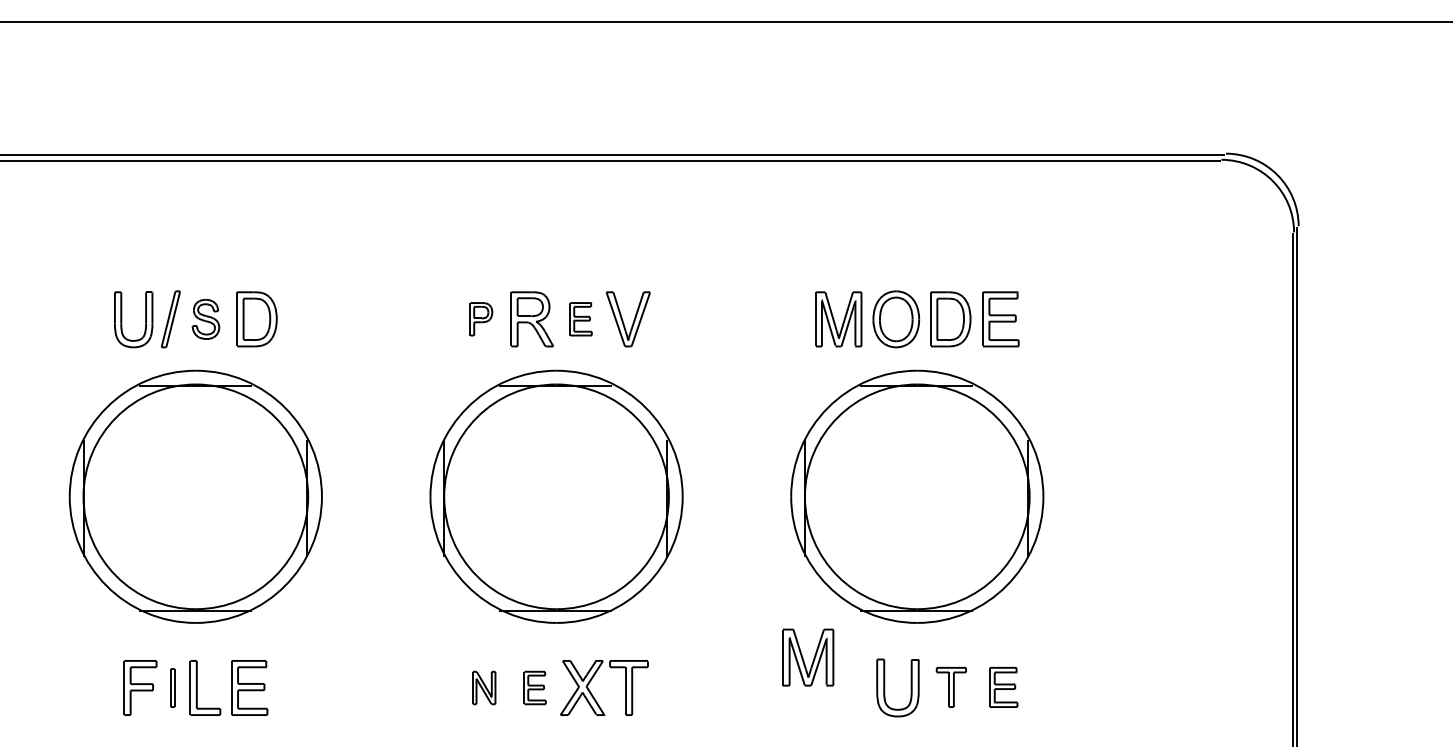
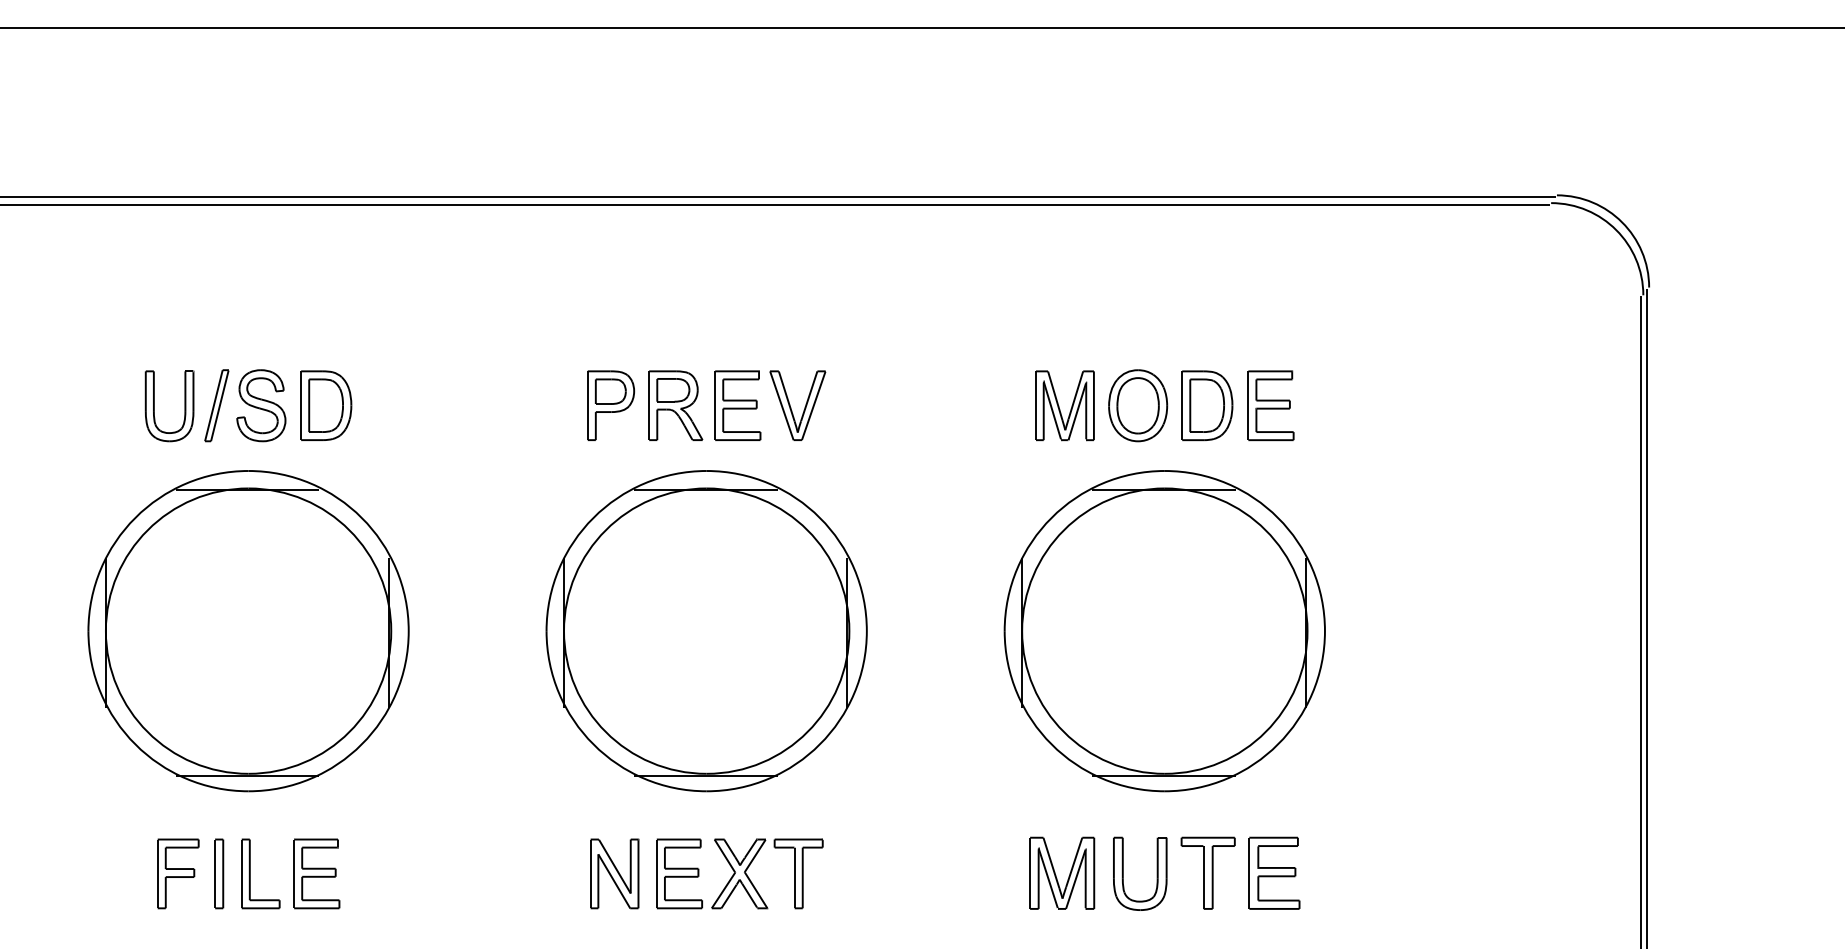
part: (206, 319) -> (261, 405), size x1.43
part: (481, 319) -> (611, 405), size x1.67
part: (580, 319) -> (737, 405), size x1.67
part: (803, 659) -> (1056, 875), moved
part: (950, 686) -> (1207, 872), size x1.43
part: (1003, 686) -> (1274, 872), size x1.43
part: (172, 687) -> (219, 873), size x1.43
part: (483, 687) -> (614, 873), size x1.67
part: (535, 687) -> (679, 873), size x1.67

